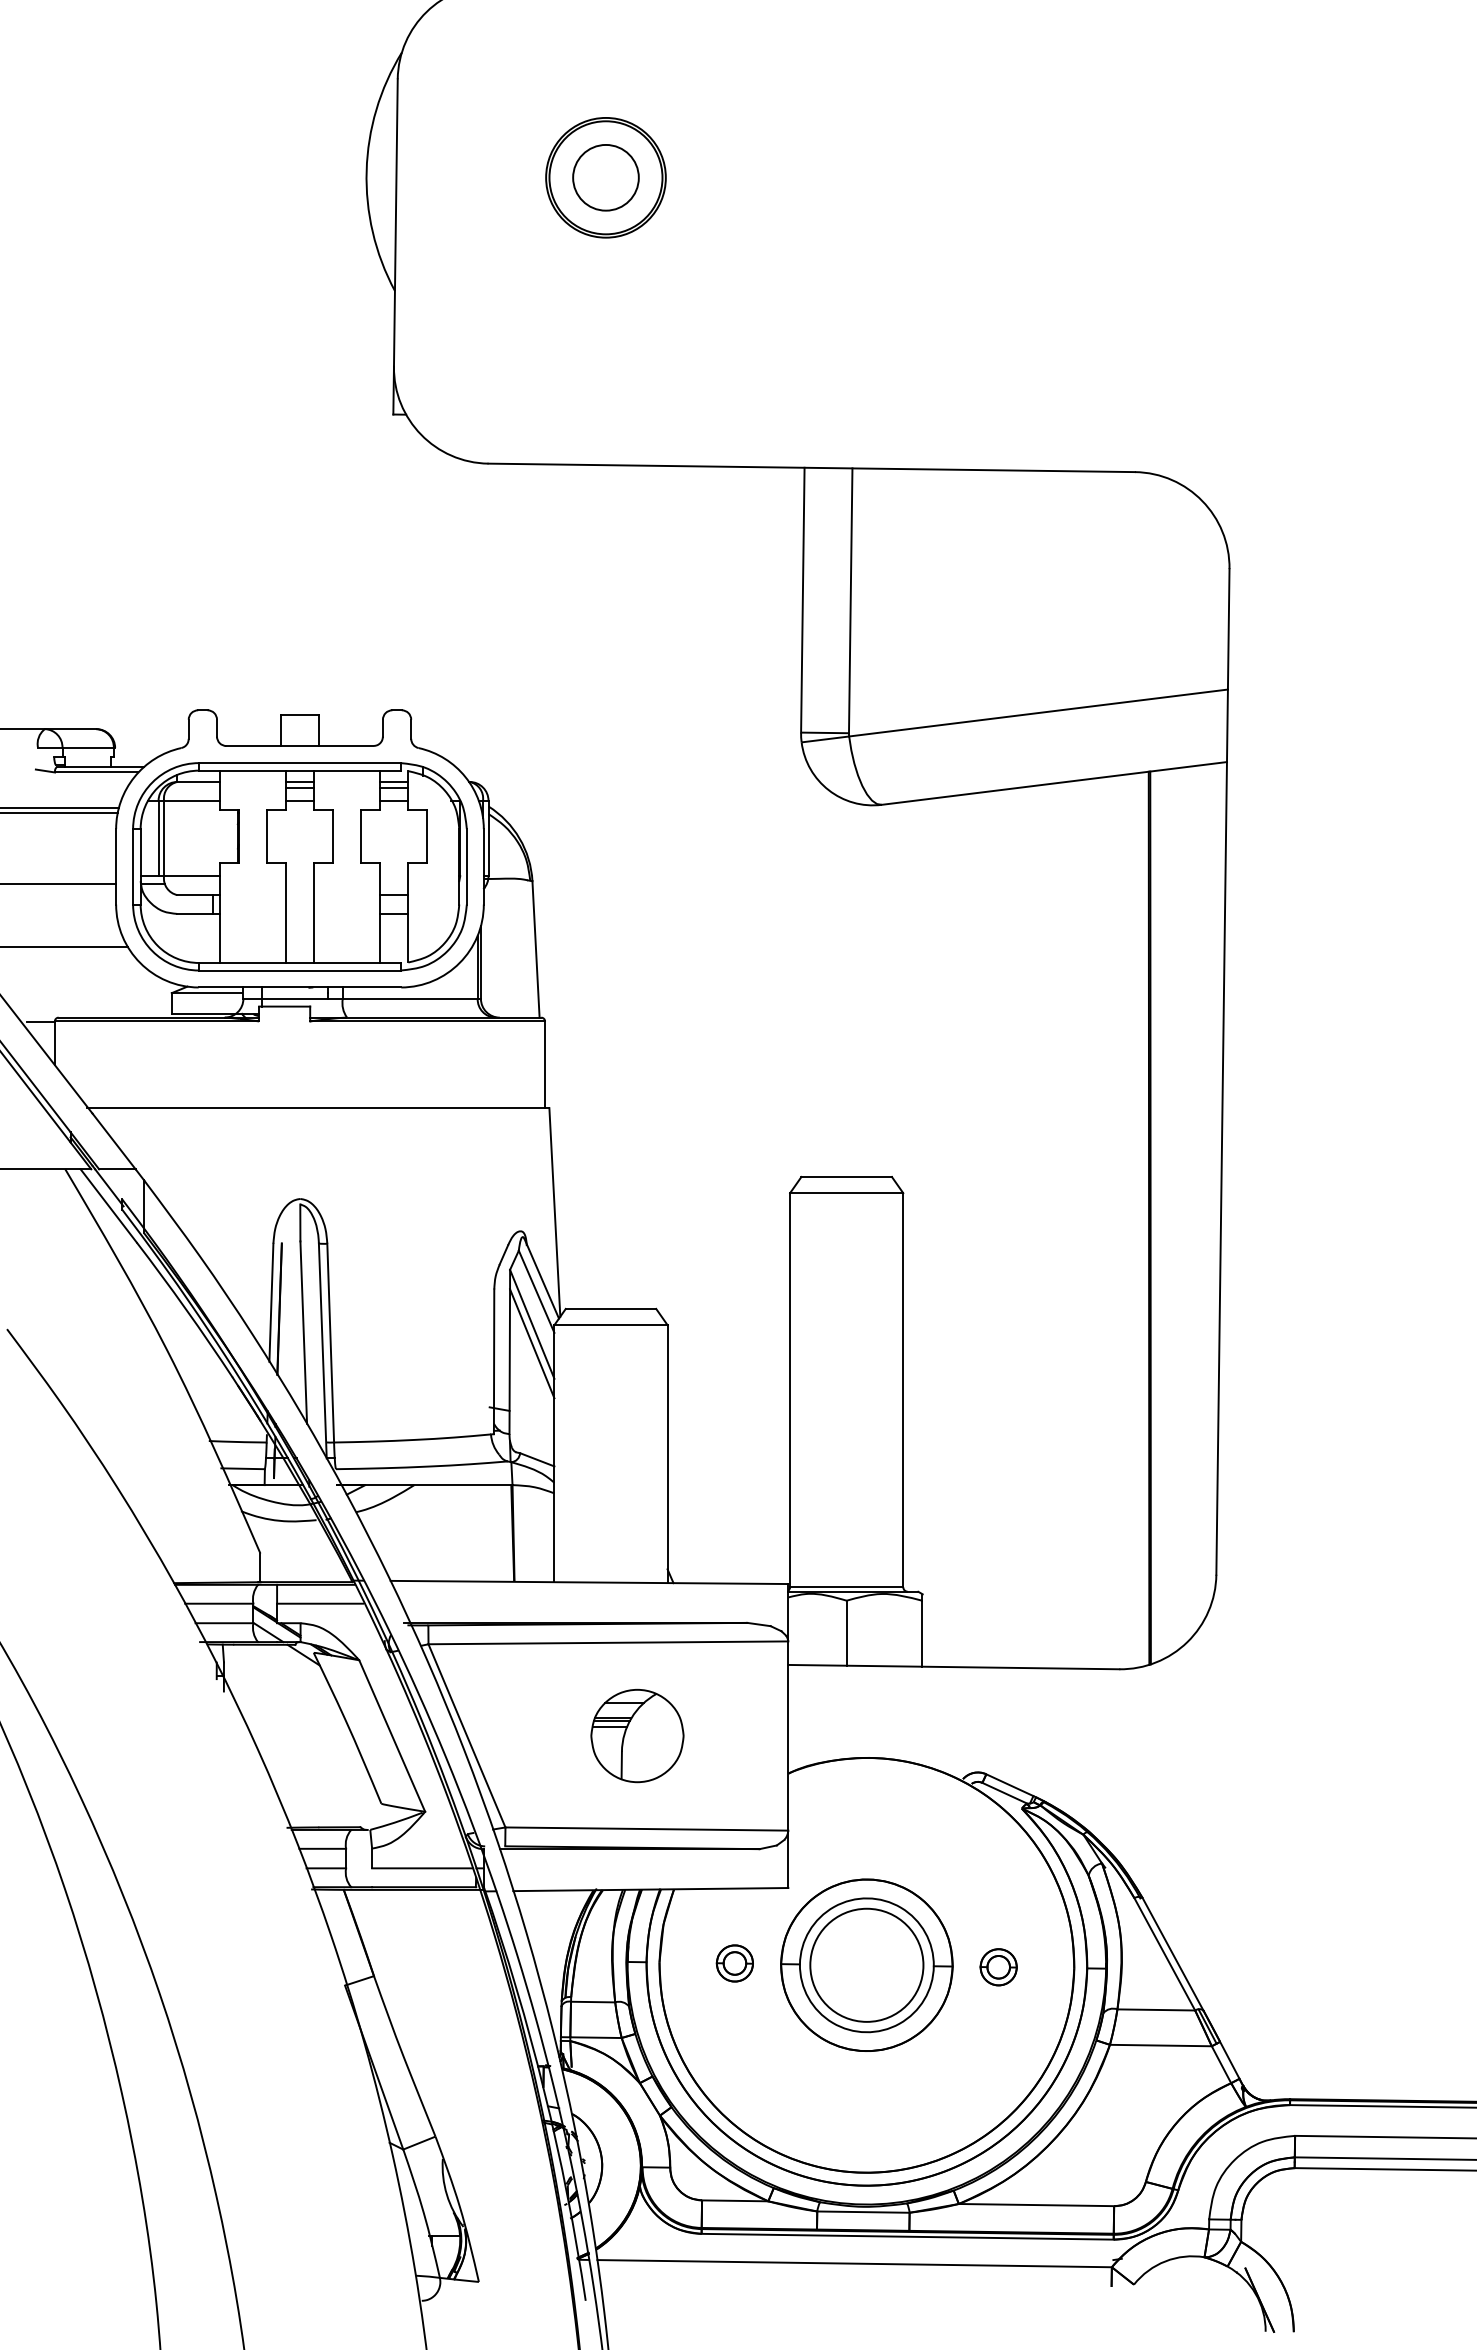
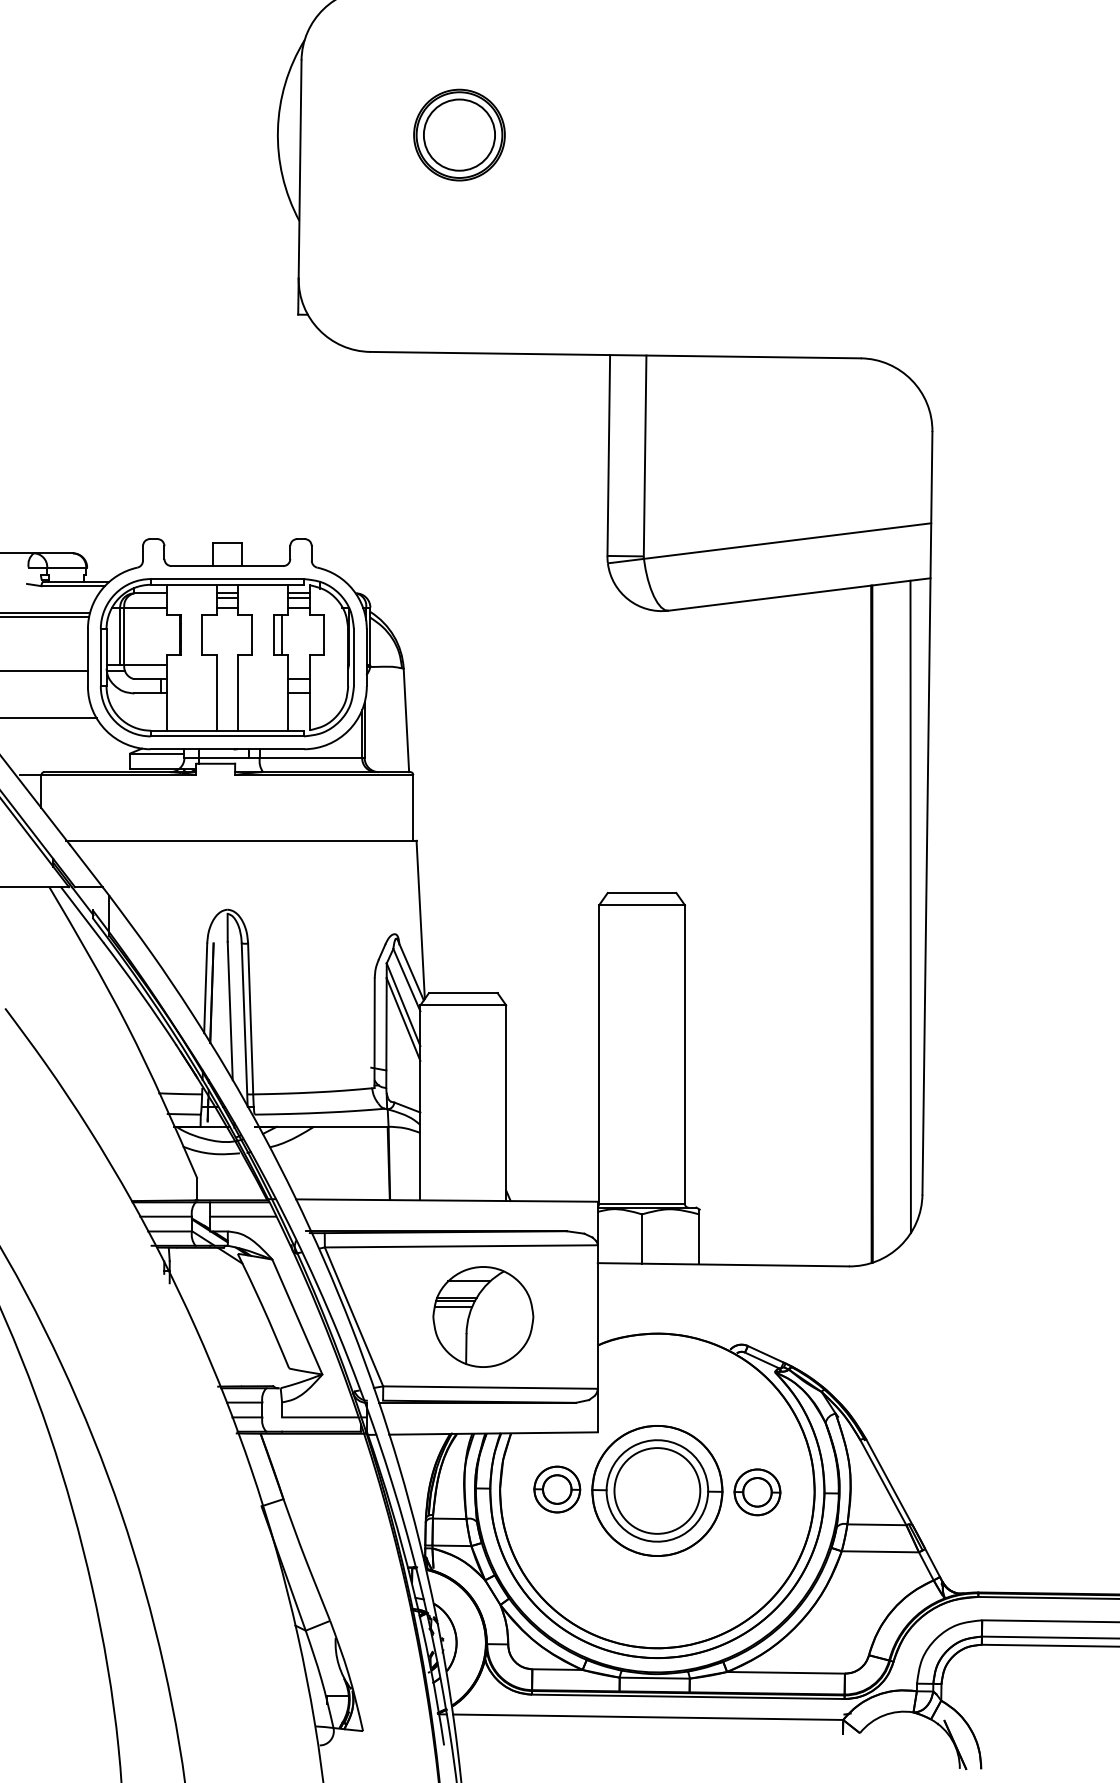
circle: (605, 177) -> (459, 134), size x1.43
line: (371, 836) -> (281, 634), added
line: (1200, 1195) -> (910, 907), added
part: (637, 1735) -> (483, 1316), size x1.43
part: (734, 1963) -> (556, 1489), size x1.67
part: (998, 1967) -> (757, 1492), size x1.67

